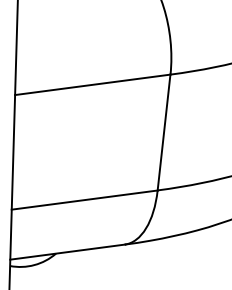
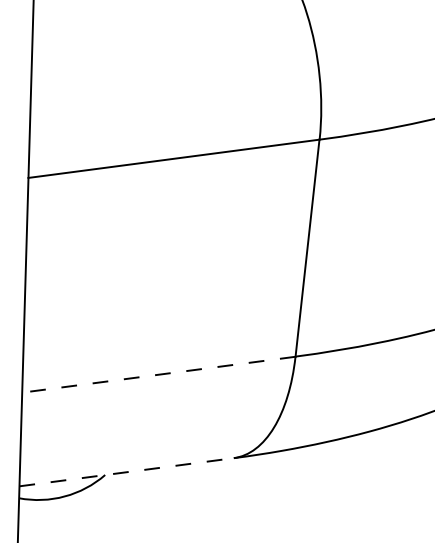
line: (84, 200) -> (158, 375), solid -> dashed
line: (67, 252) -> (126, 472), solid -> dashed

